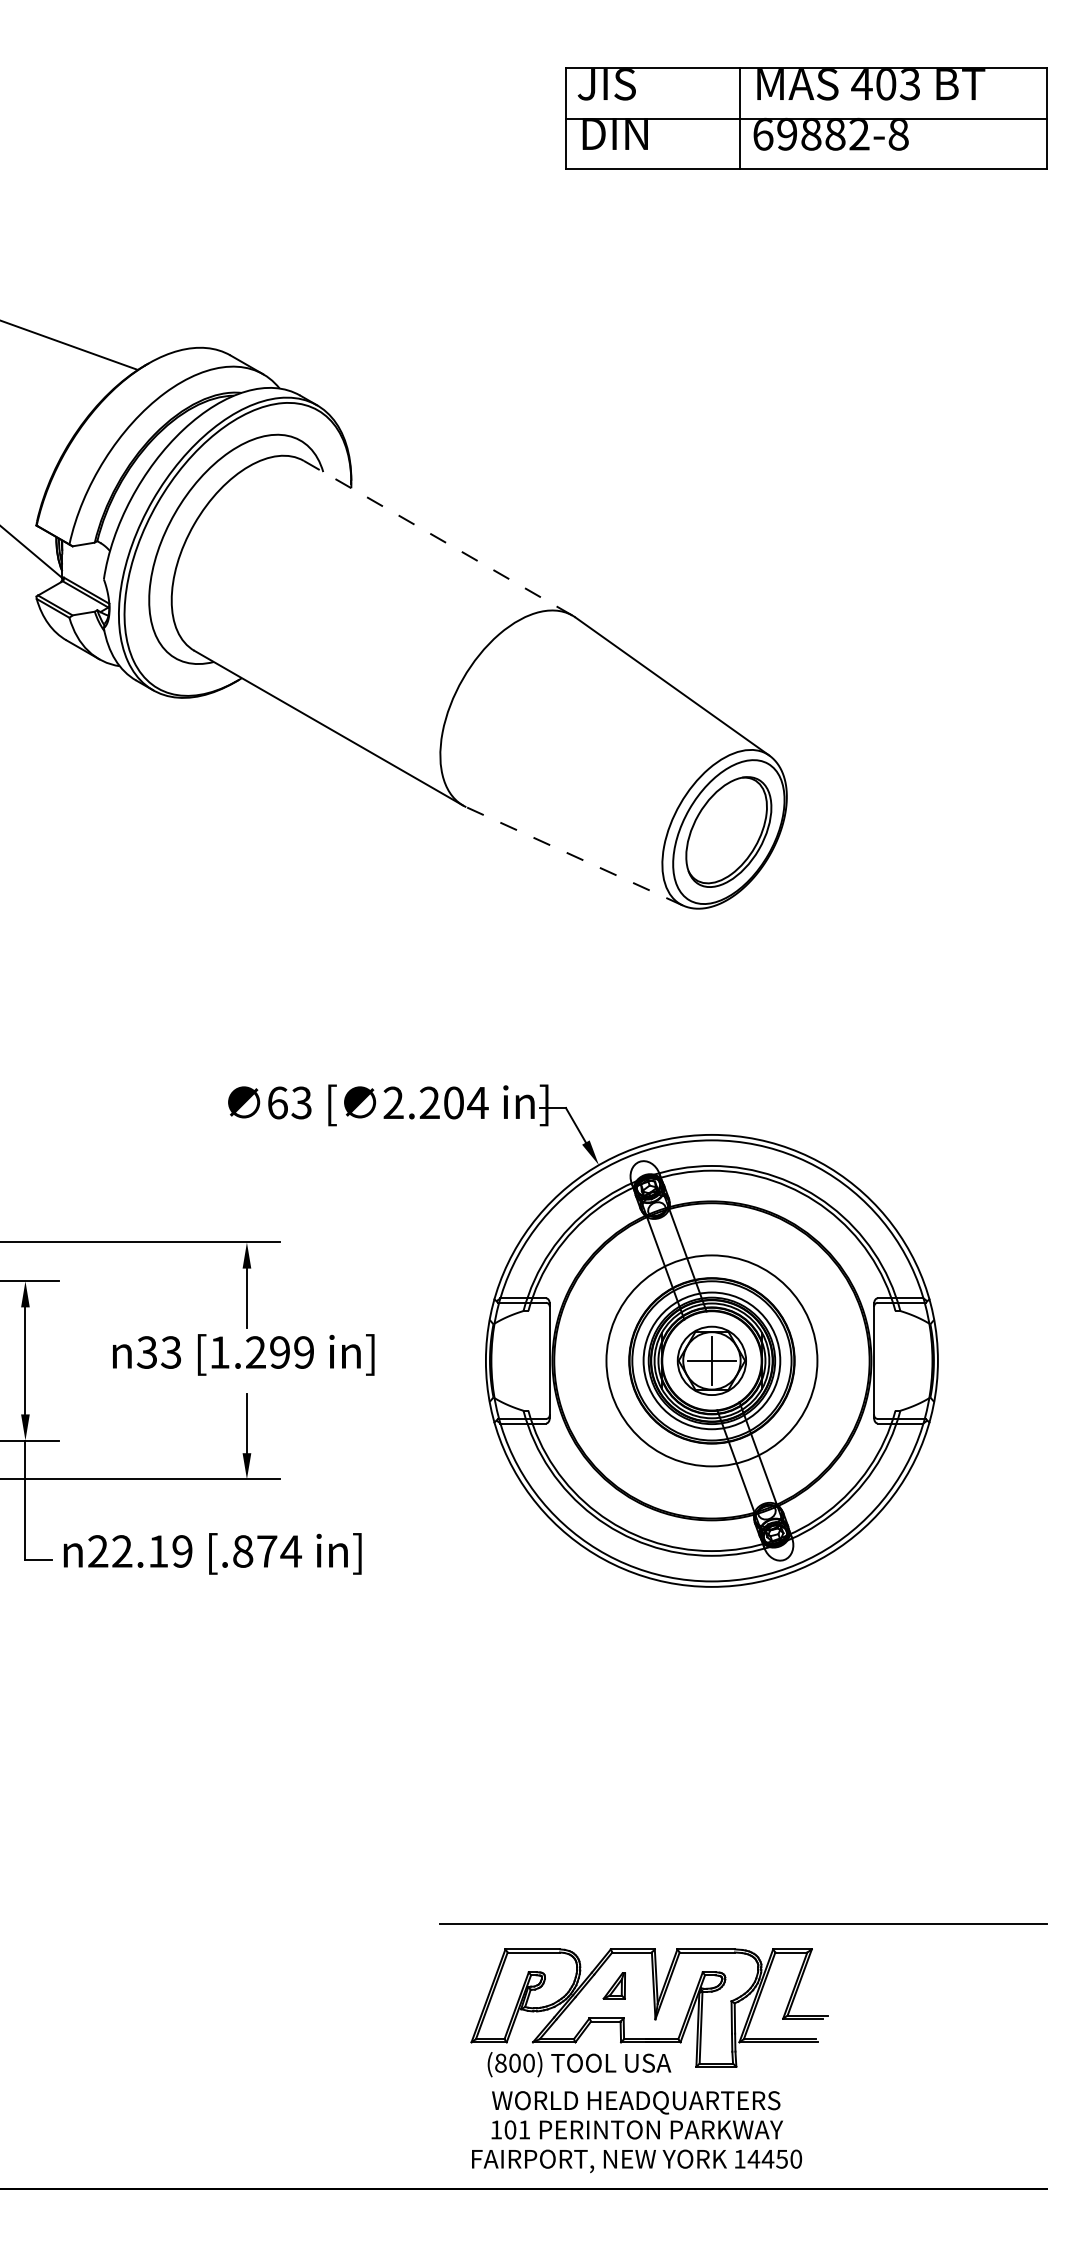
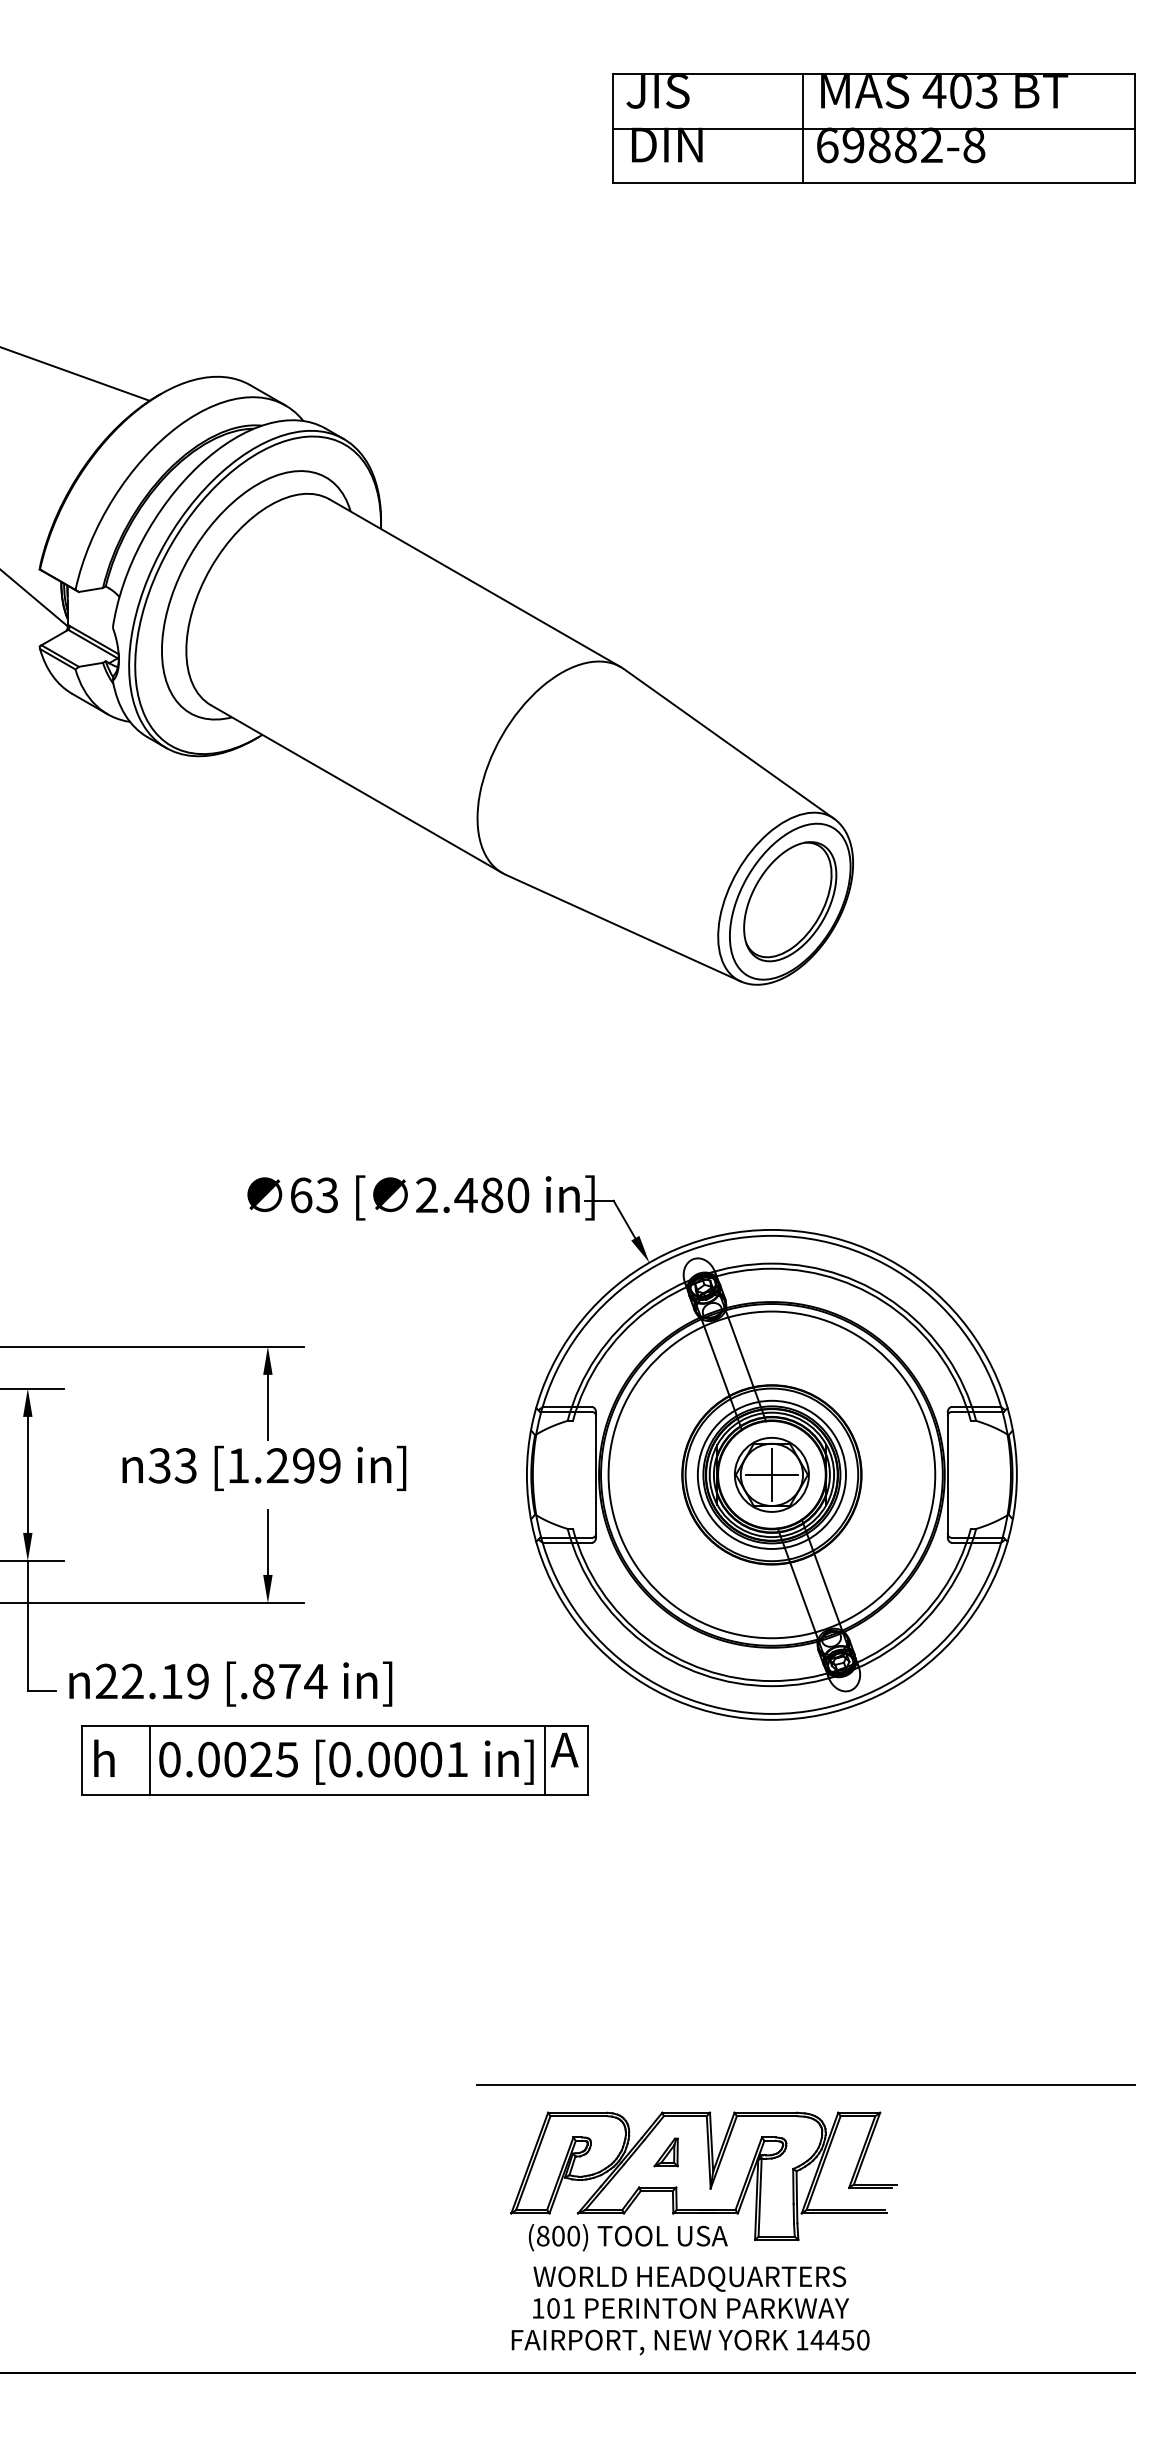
line: (438, 538) -> (475, 583), dashed -> solid
line: (574, 856) -> (622, 928), dashed -> solid
text: (453, 1102) -> (491, 1194), 2.204 -> 2.480
circle: (711, 1360) -> (771, 1474), size x1.43
part: (308, 1624) -> (334, 1760), added

